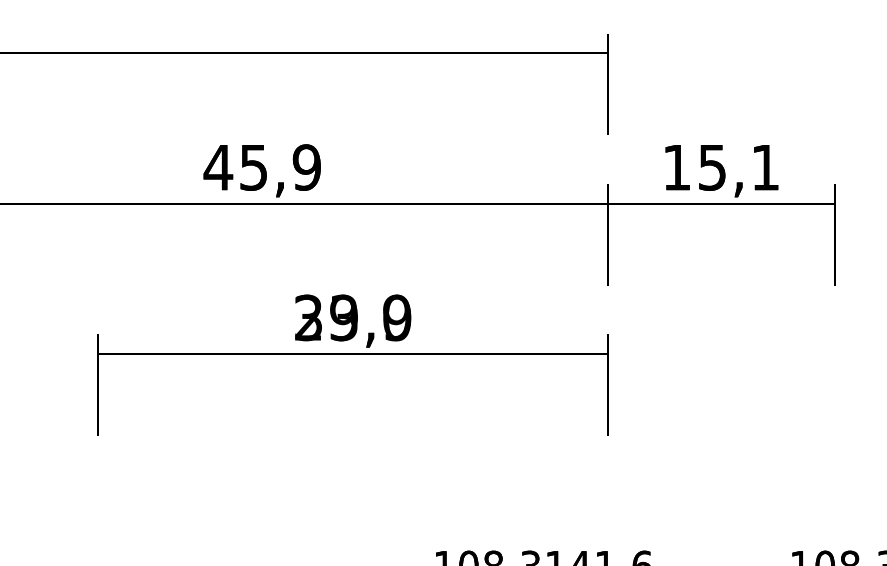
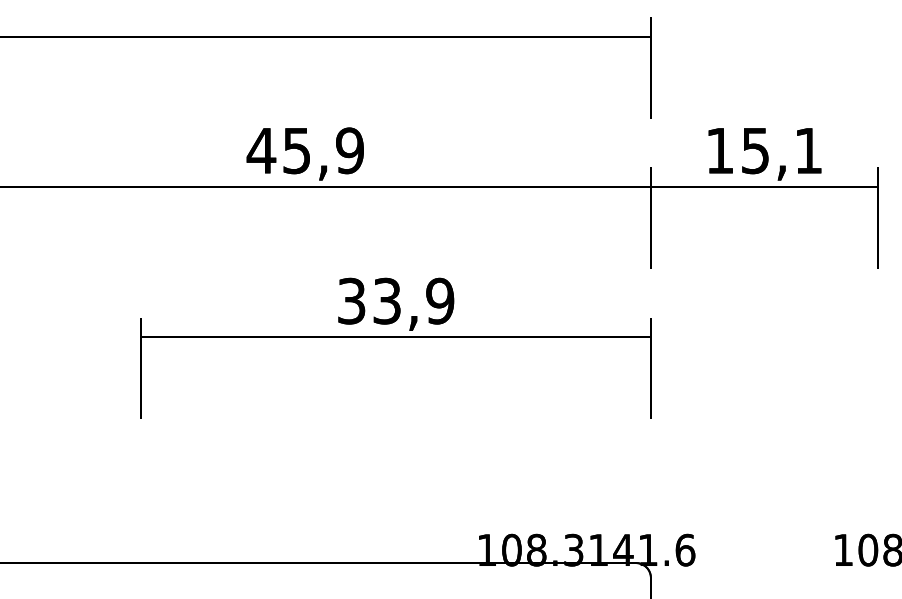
text: (353, 318) -> (396, 301), 29,0 -> 33,9

